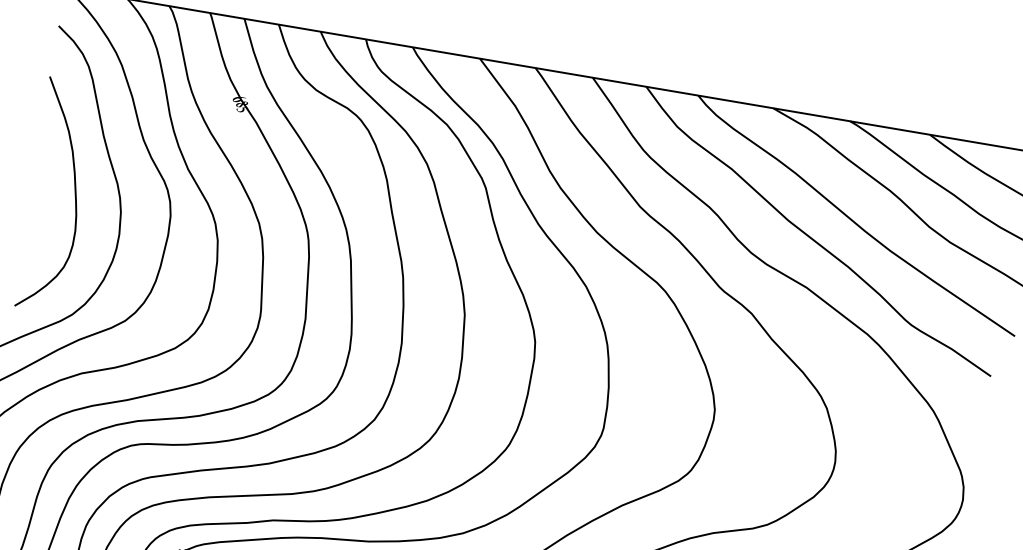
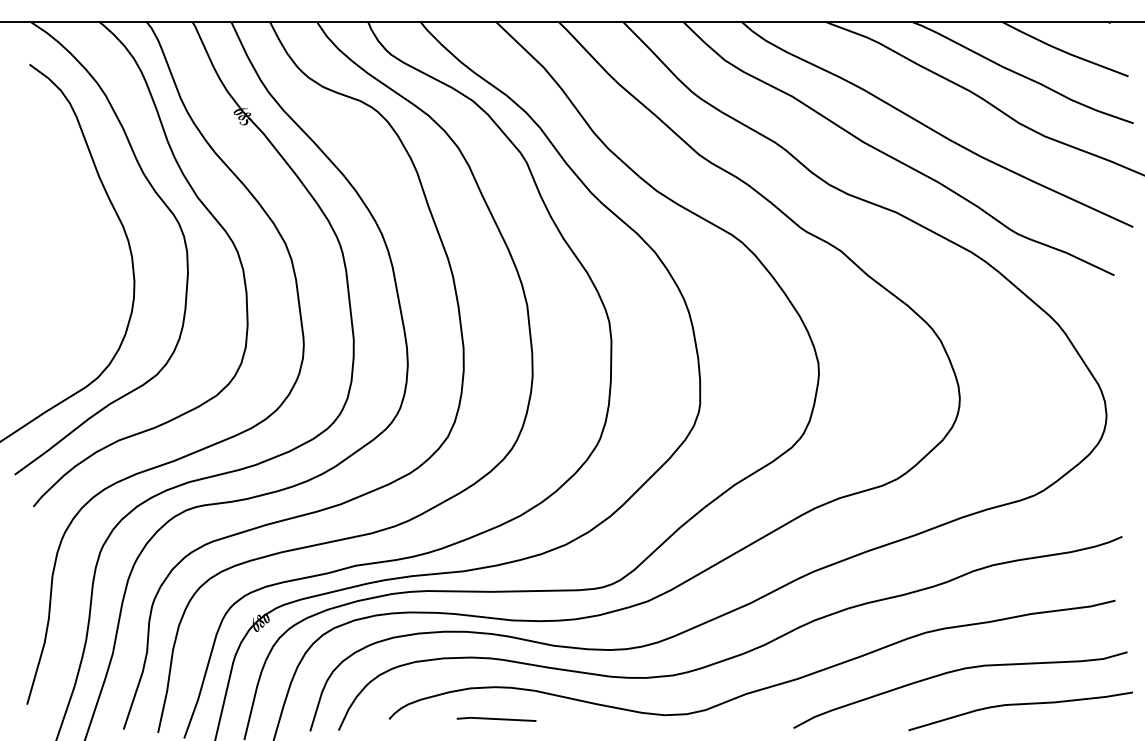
curve: (74, 192) -> (77, 243), removed

